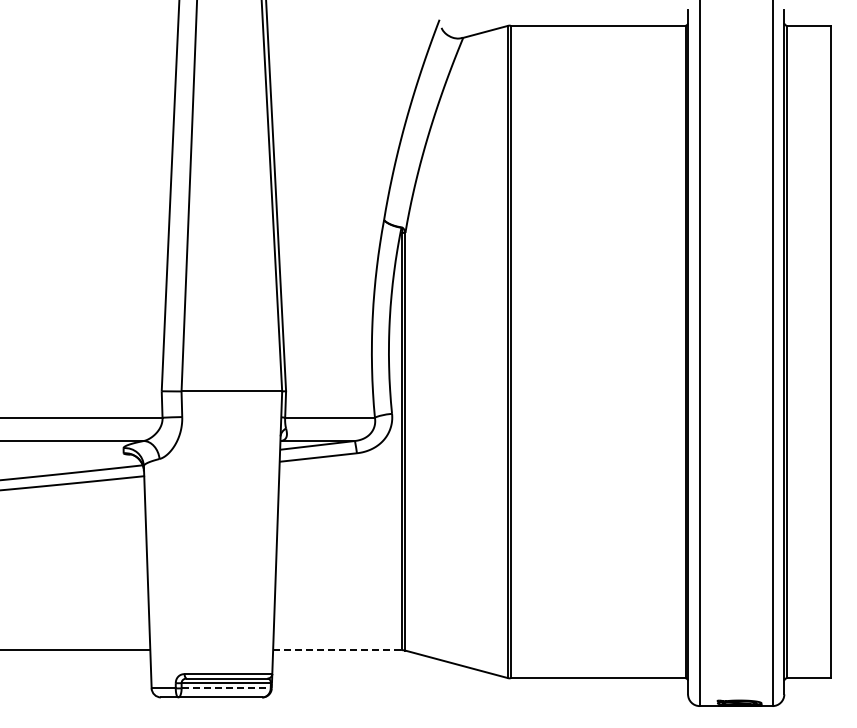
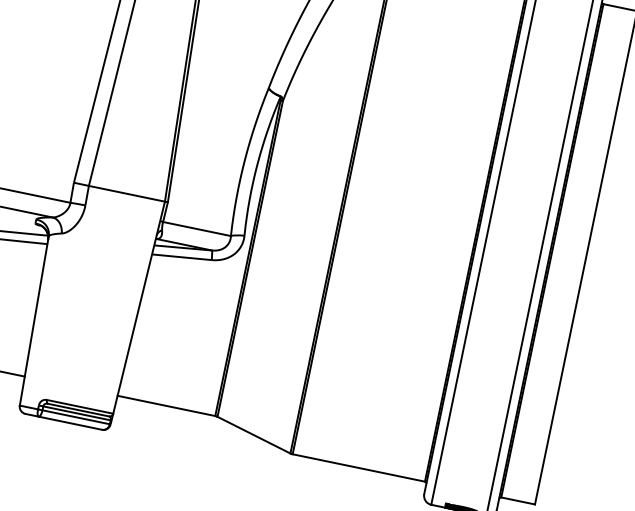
line: (337, 650) -> (166, 406), dashed -> solid
line: (226, 688) -> (76, 417), dashed -> solid

